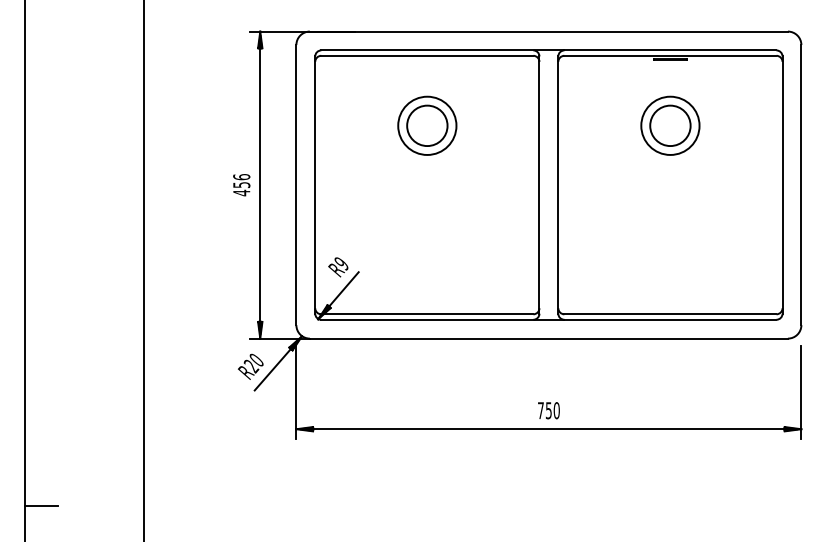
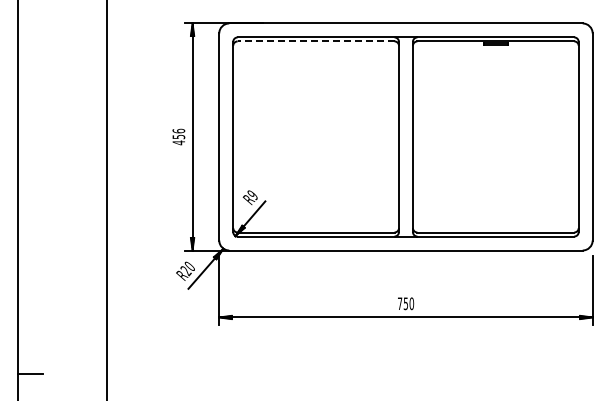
line: (426, 55) -> (315, 41), solid -> dashed
part: (426, 124) -> (315, 92), removed
part: (669, 124) -> (495, 92), removed

